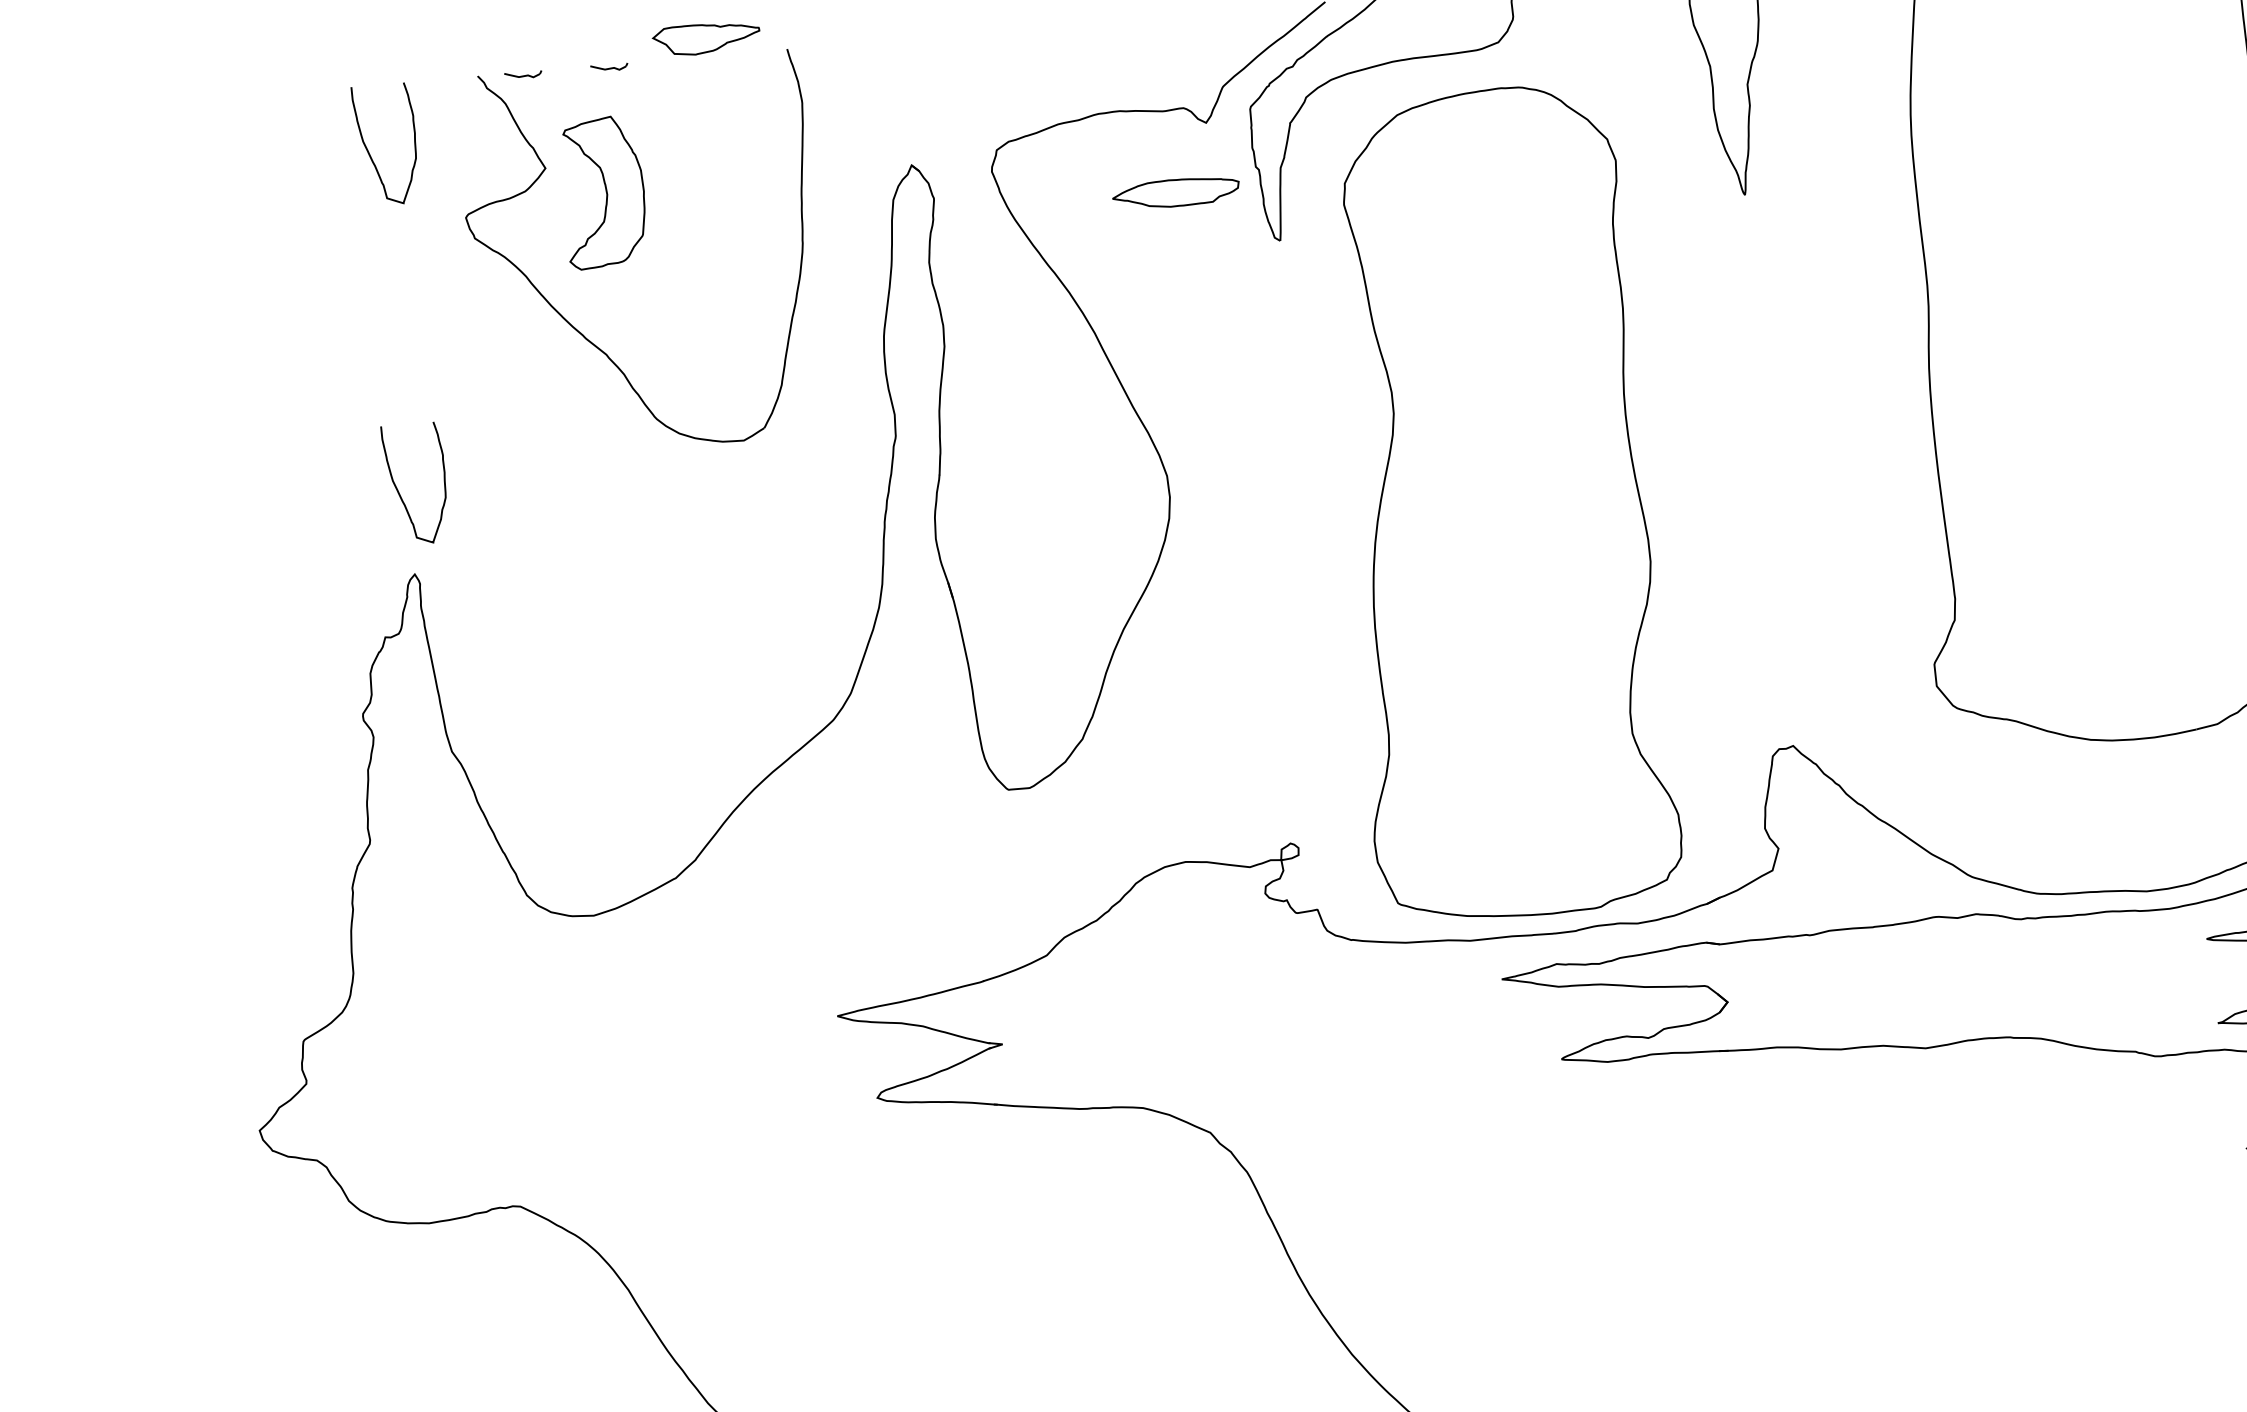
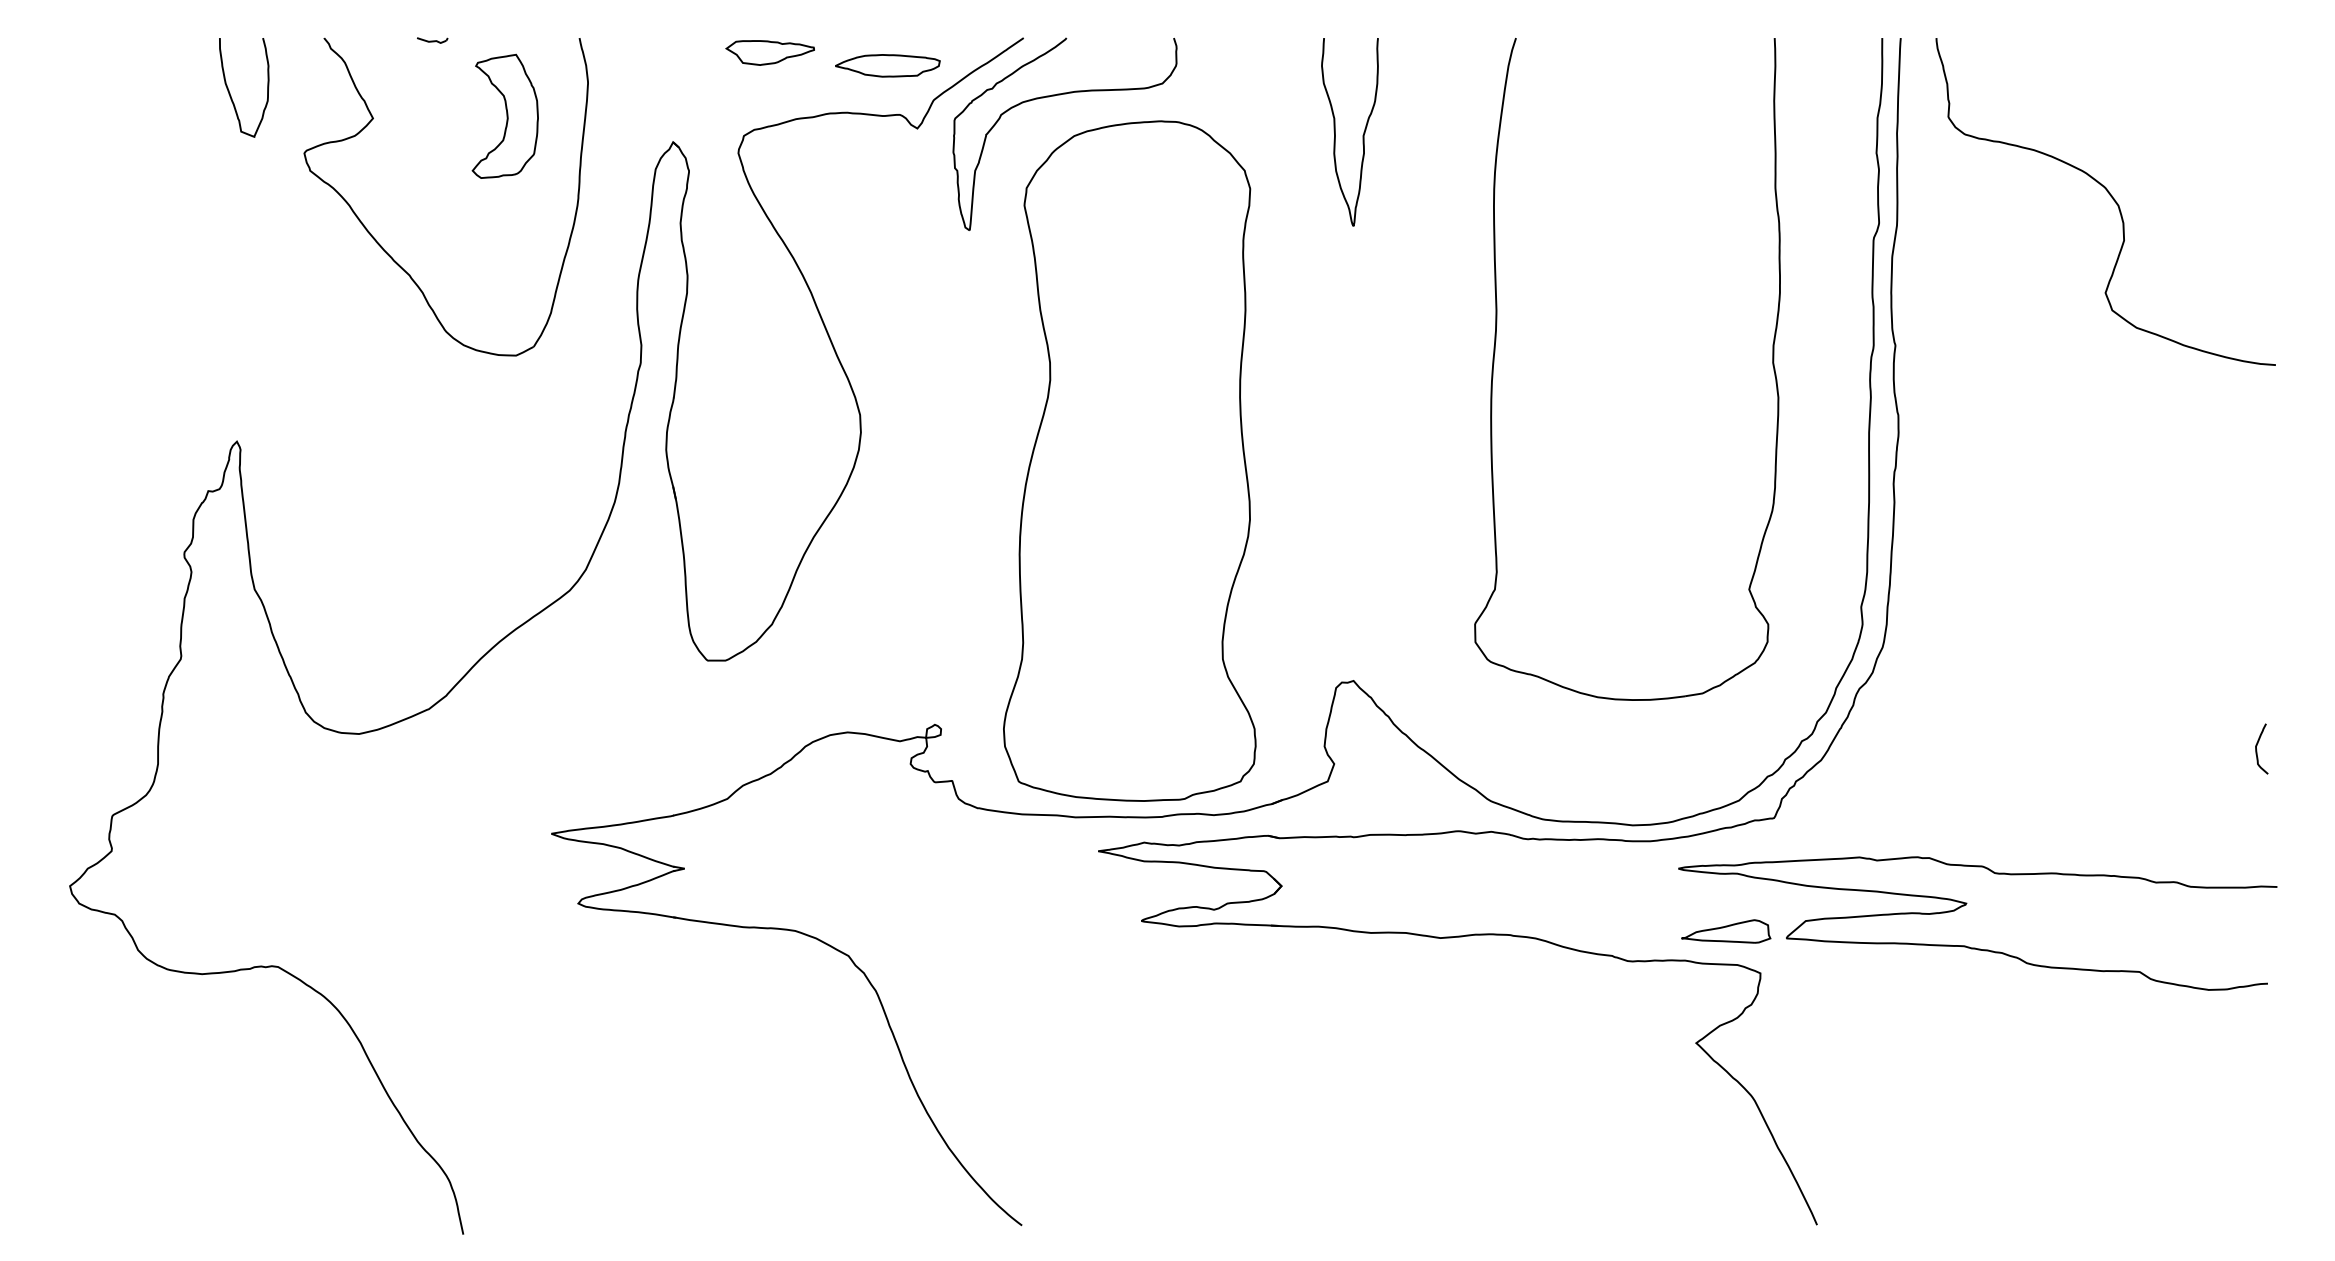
part: (705, 38) -> (769, 52), moved
part: (523, 75) -> (361, 40), removed
part: (602, 191) -> (504, 115), moved
part: (1175, 192) -> (887, 65), moved
curve: (399, 492) -> (230, 373), removed

